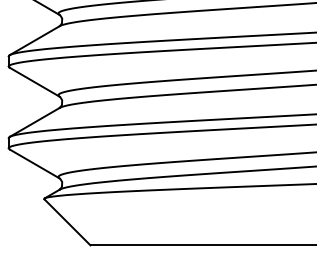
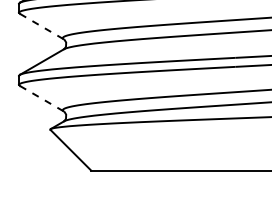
line: (34, 82) -> (41, 26), solid -> dashed
line: (34, 164) -> (41, 99), solid -> dashed

